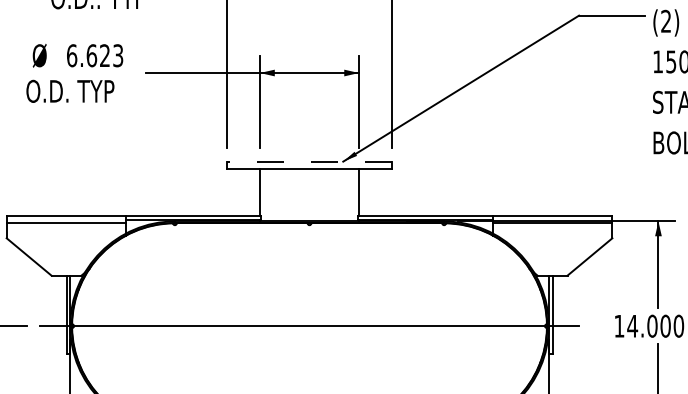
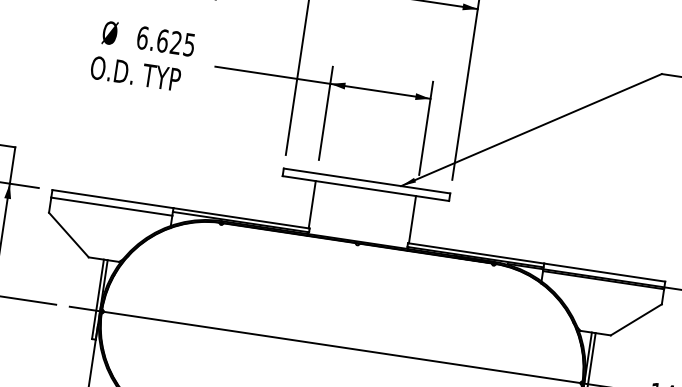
text: (118, 55) -> (189, 44), 6.623 -> 6.625
line: (309, 161) -> (367, 180), dashed -> solid

